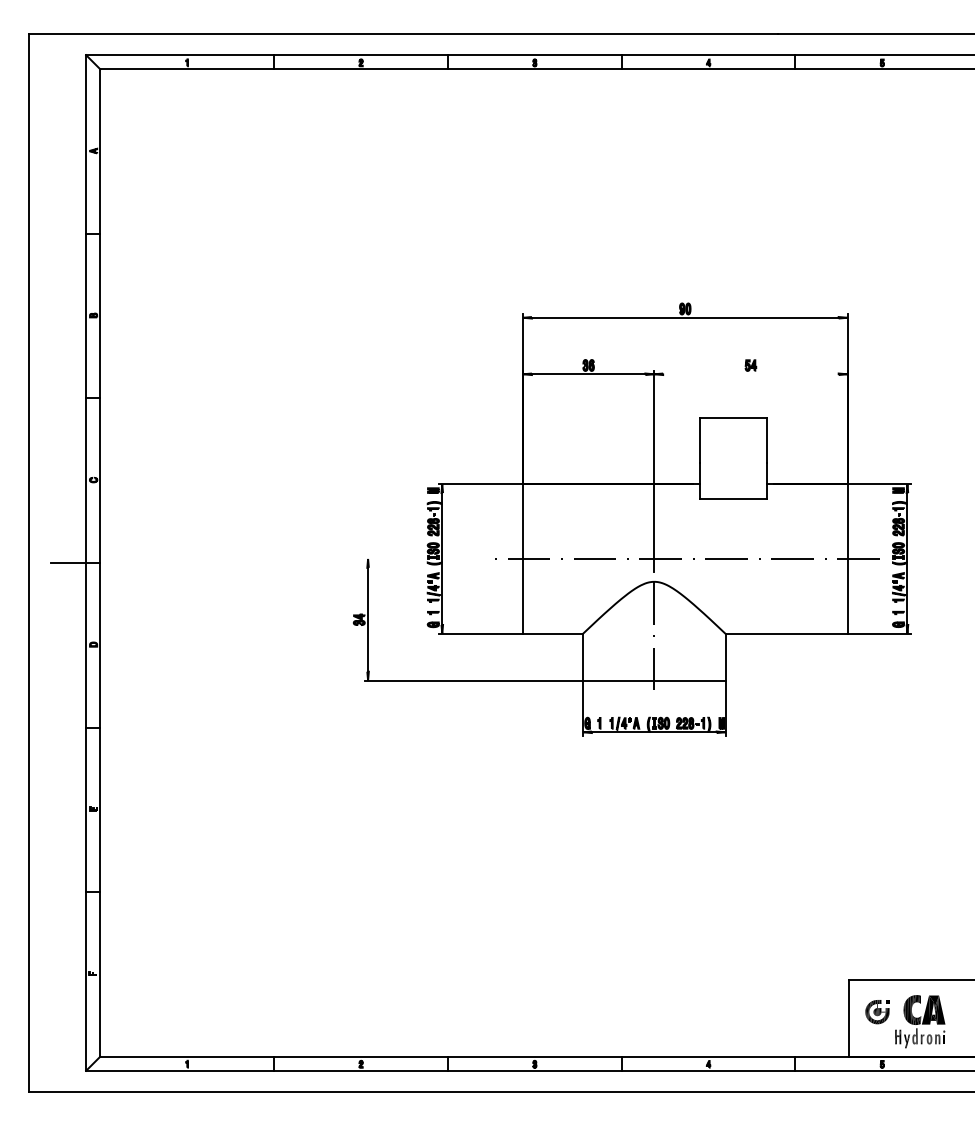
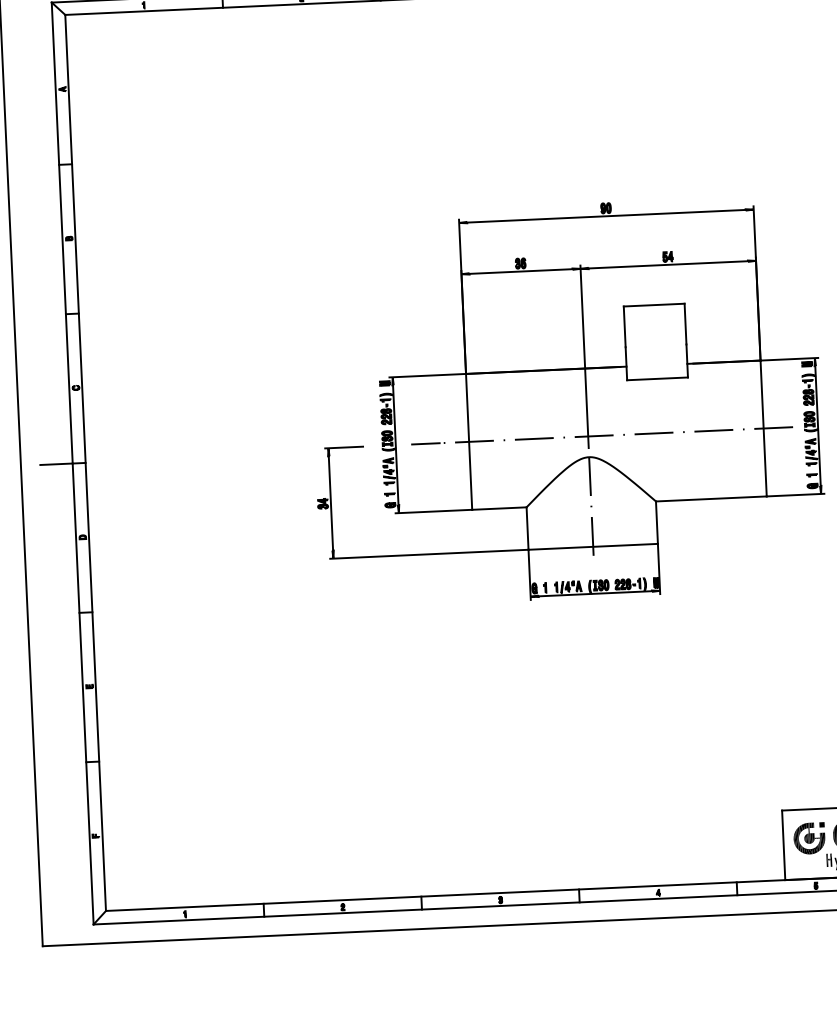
line: (750, 374) -> (667, 265), added
line: (385, 558) -> (344, 447), added
line: (475, 558) -> (425, 443), added
part: (877, 1011) -> (809, 838), size x1.43

